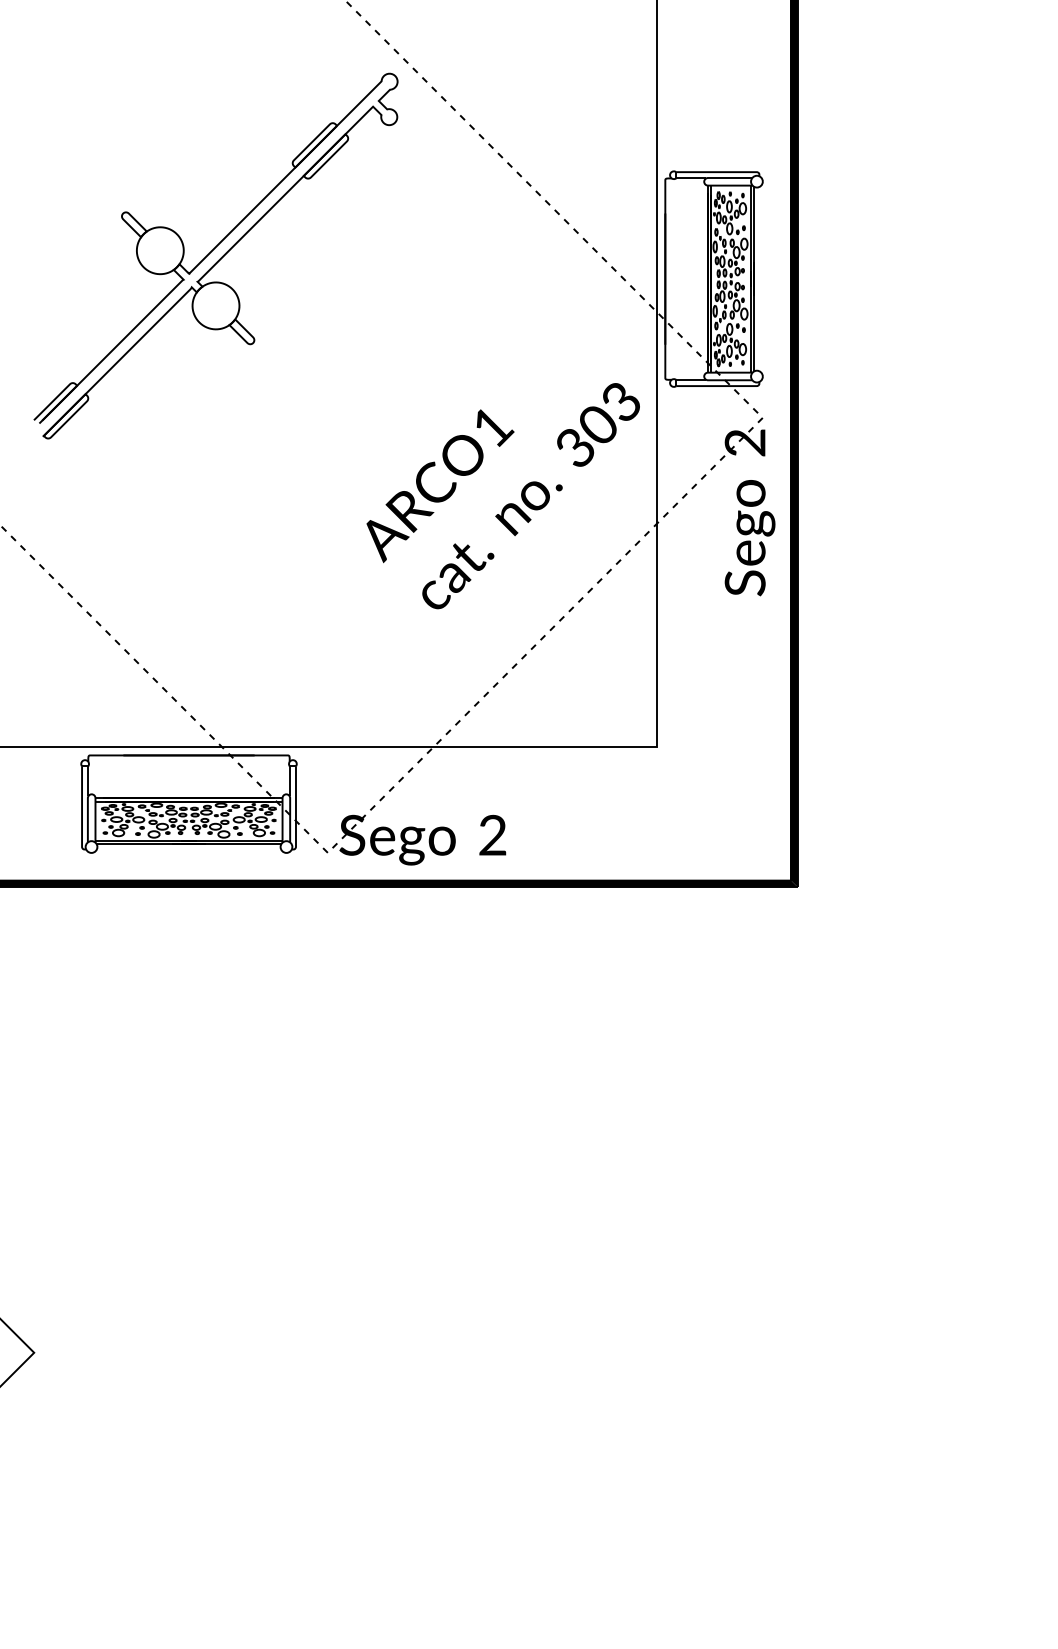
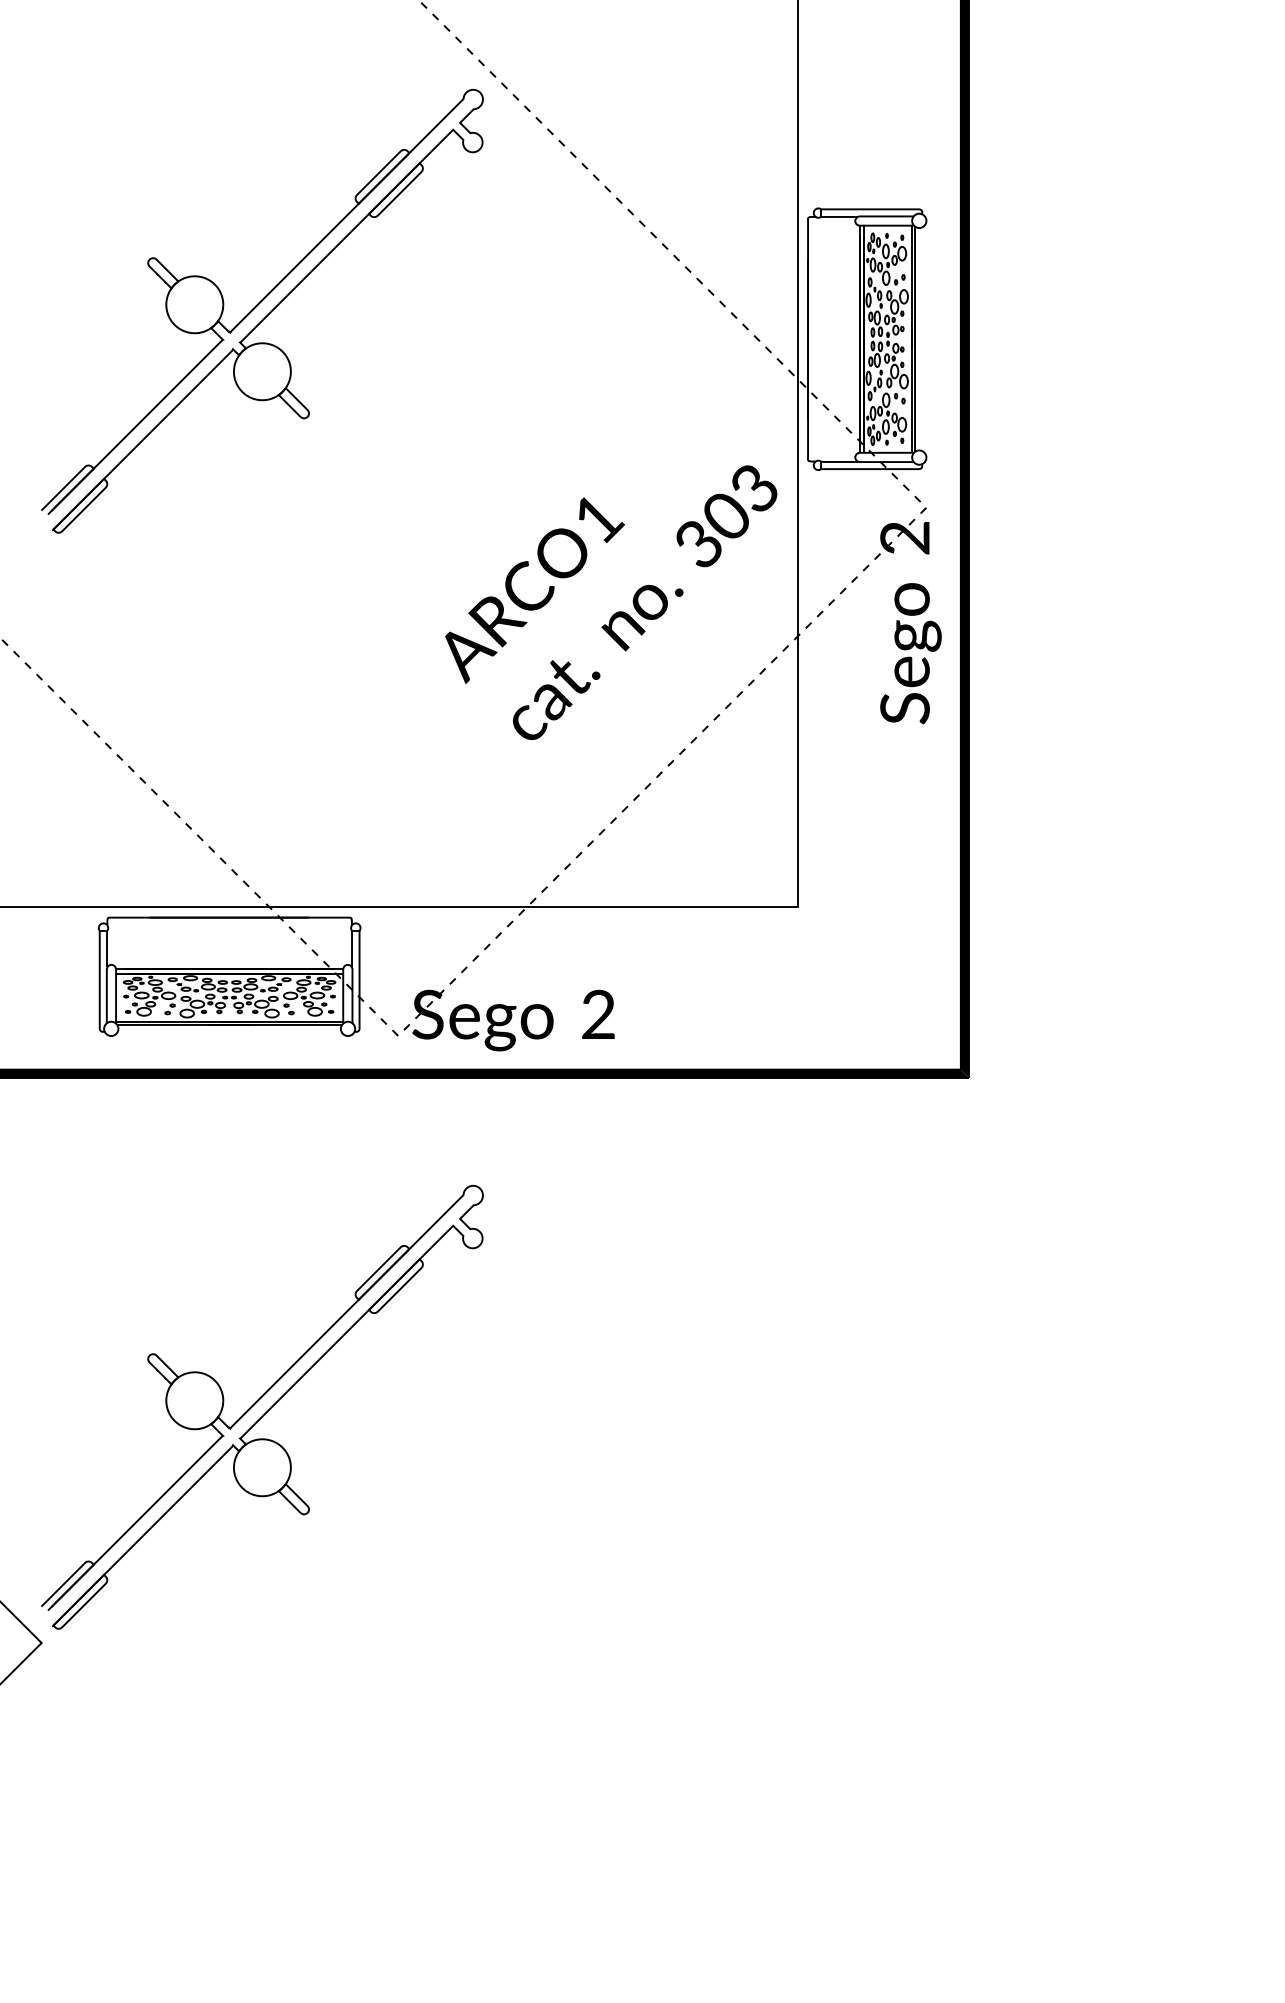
part: (216, 1158) -> (262, 1407), added

